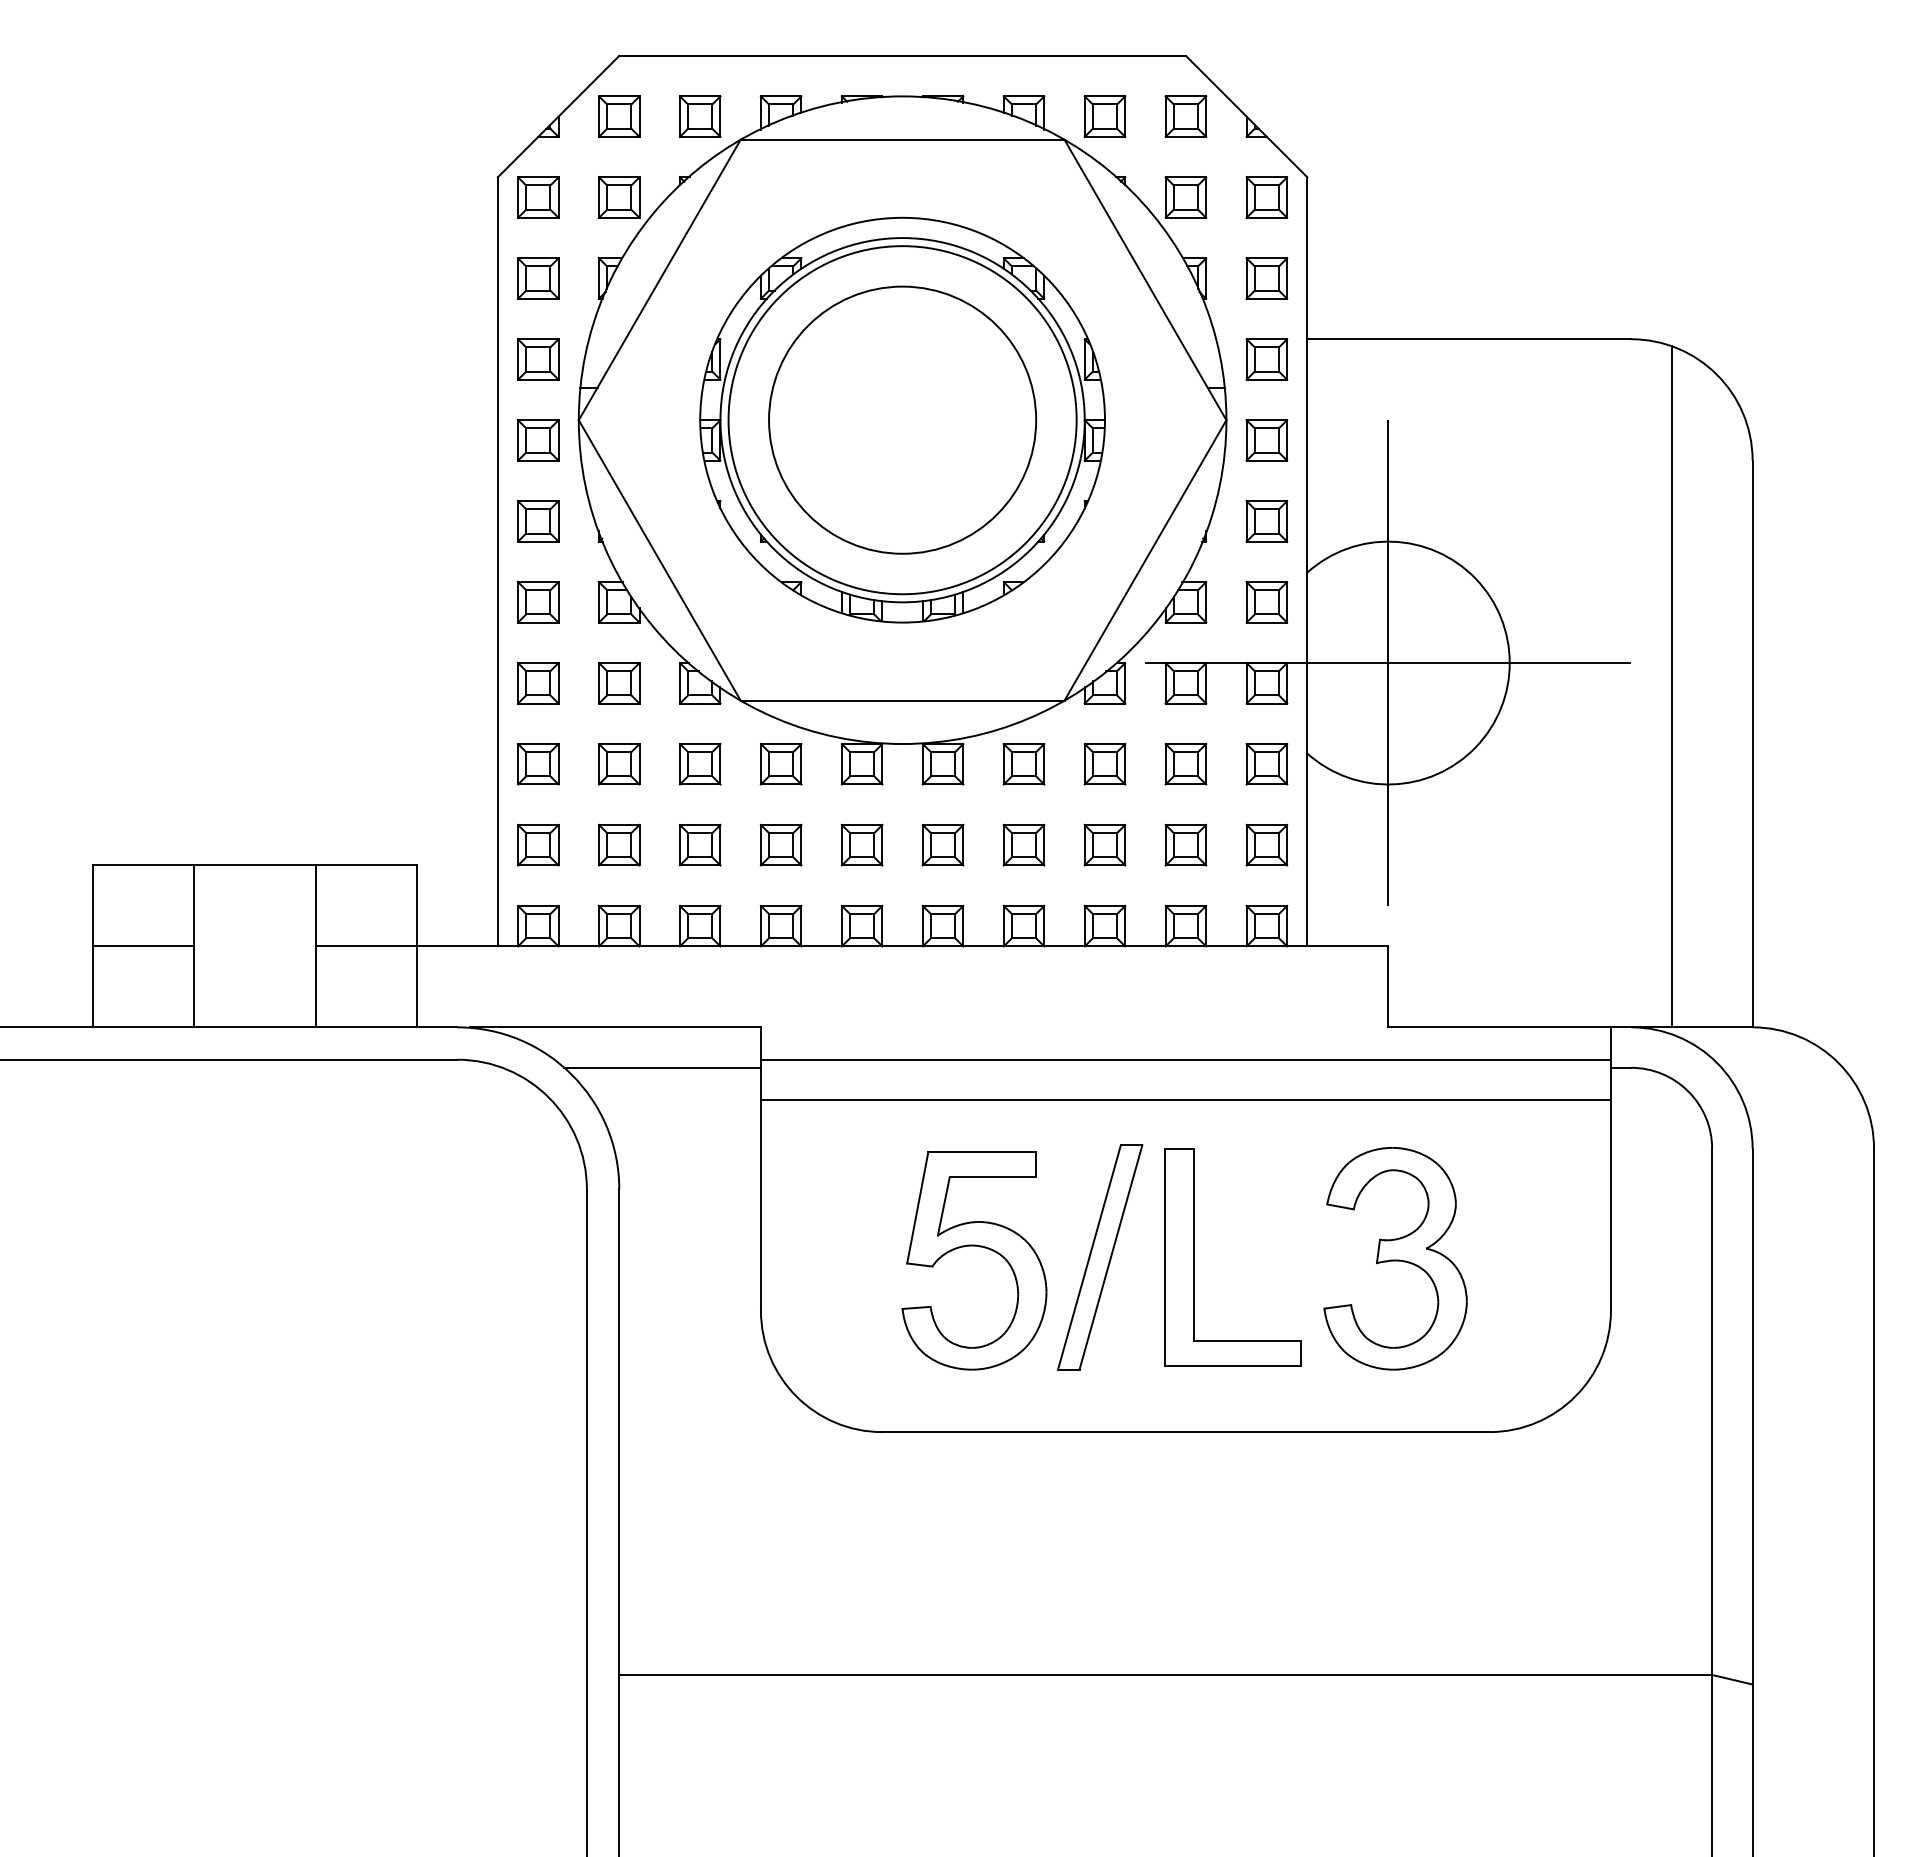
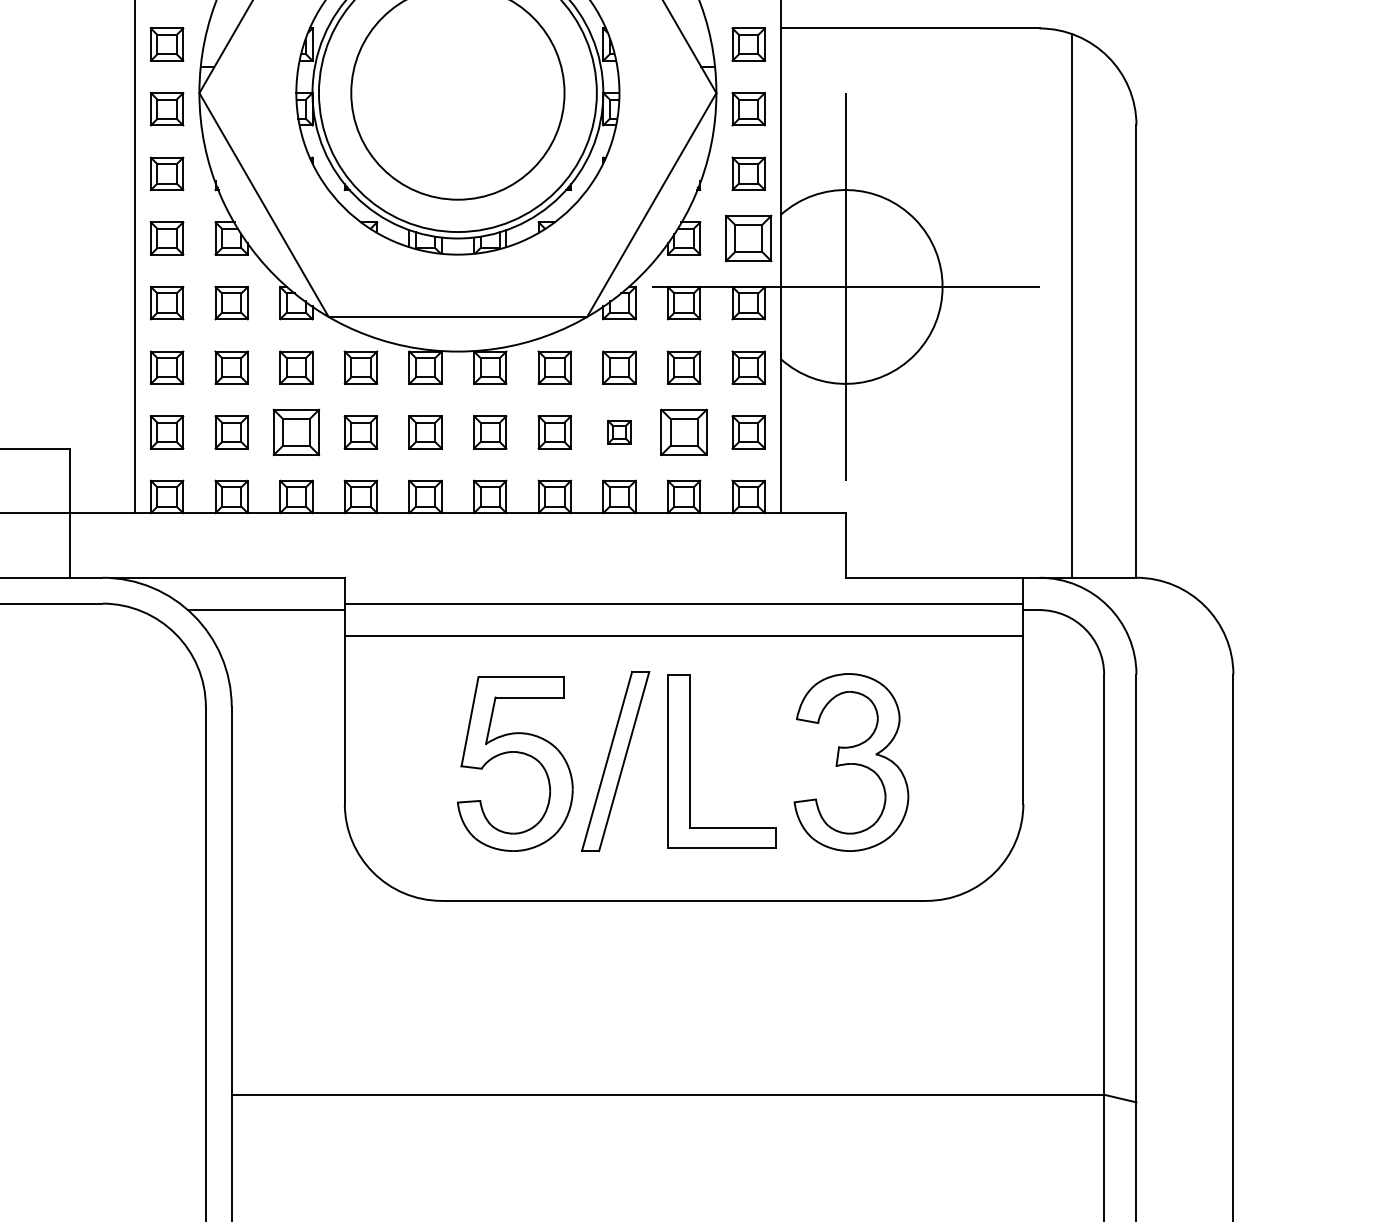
part: (1266, 602) -> (748, 238), size x1.4
part: (699, 844) -> (295, 431), size x1.4
part: (1104, 844) -> (619, 431), size x0.7
part: (1185, 844) -> (683, 431), size x1.4

